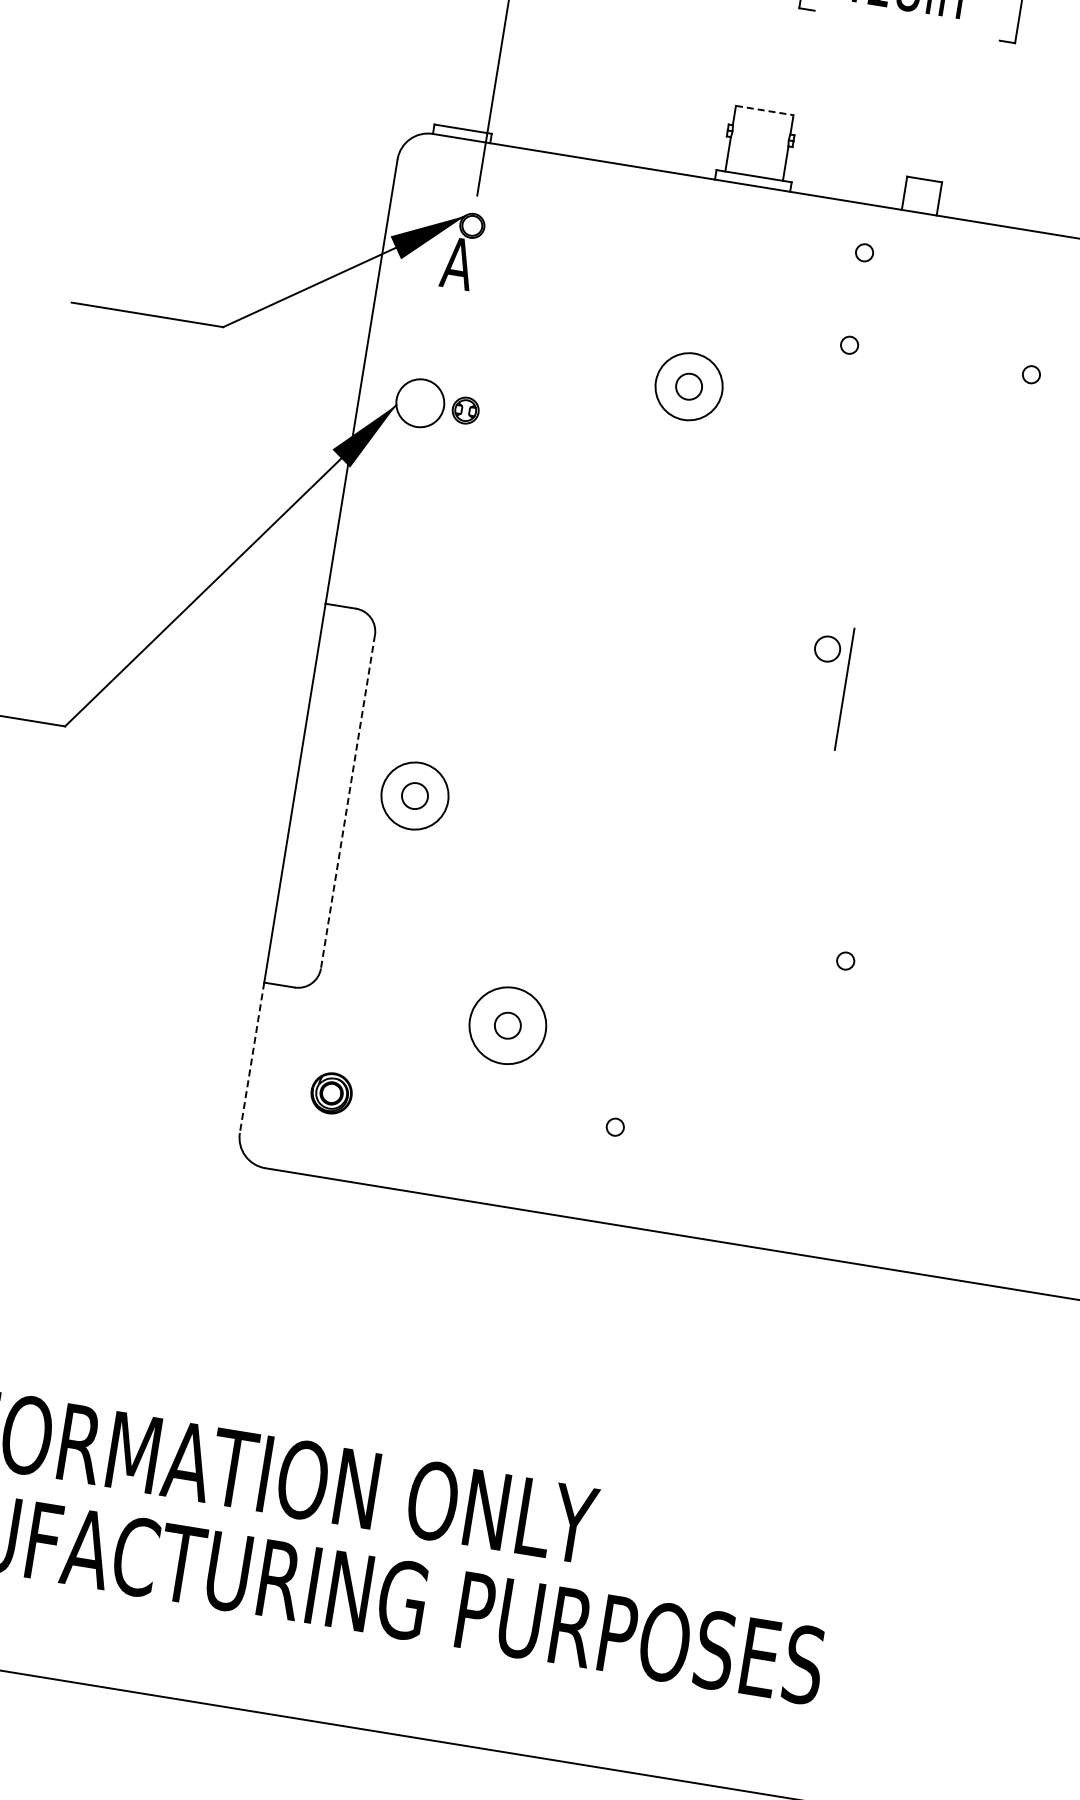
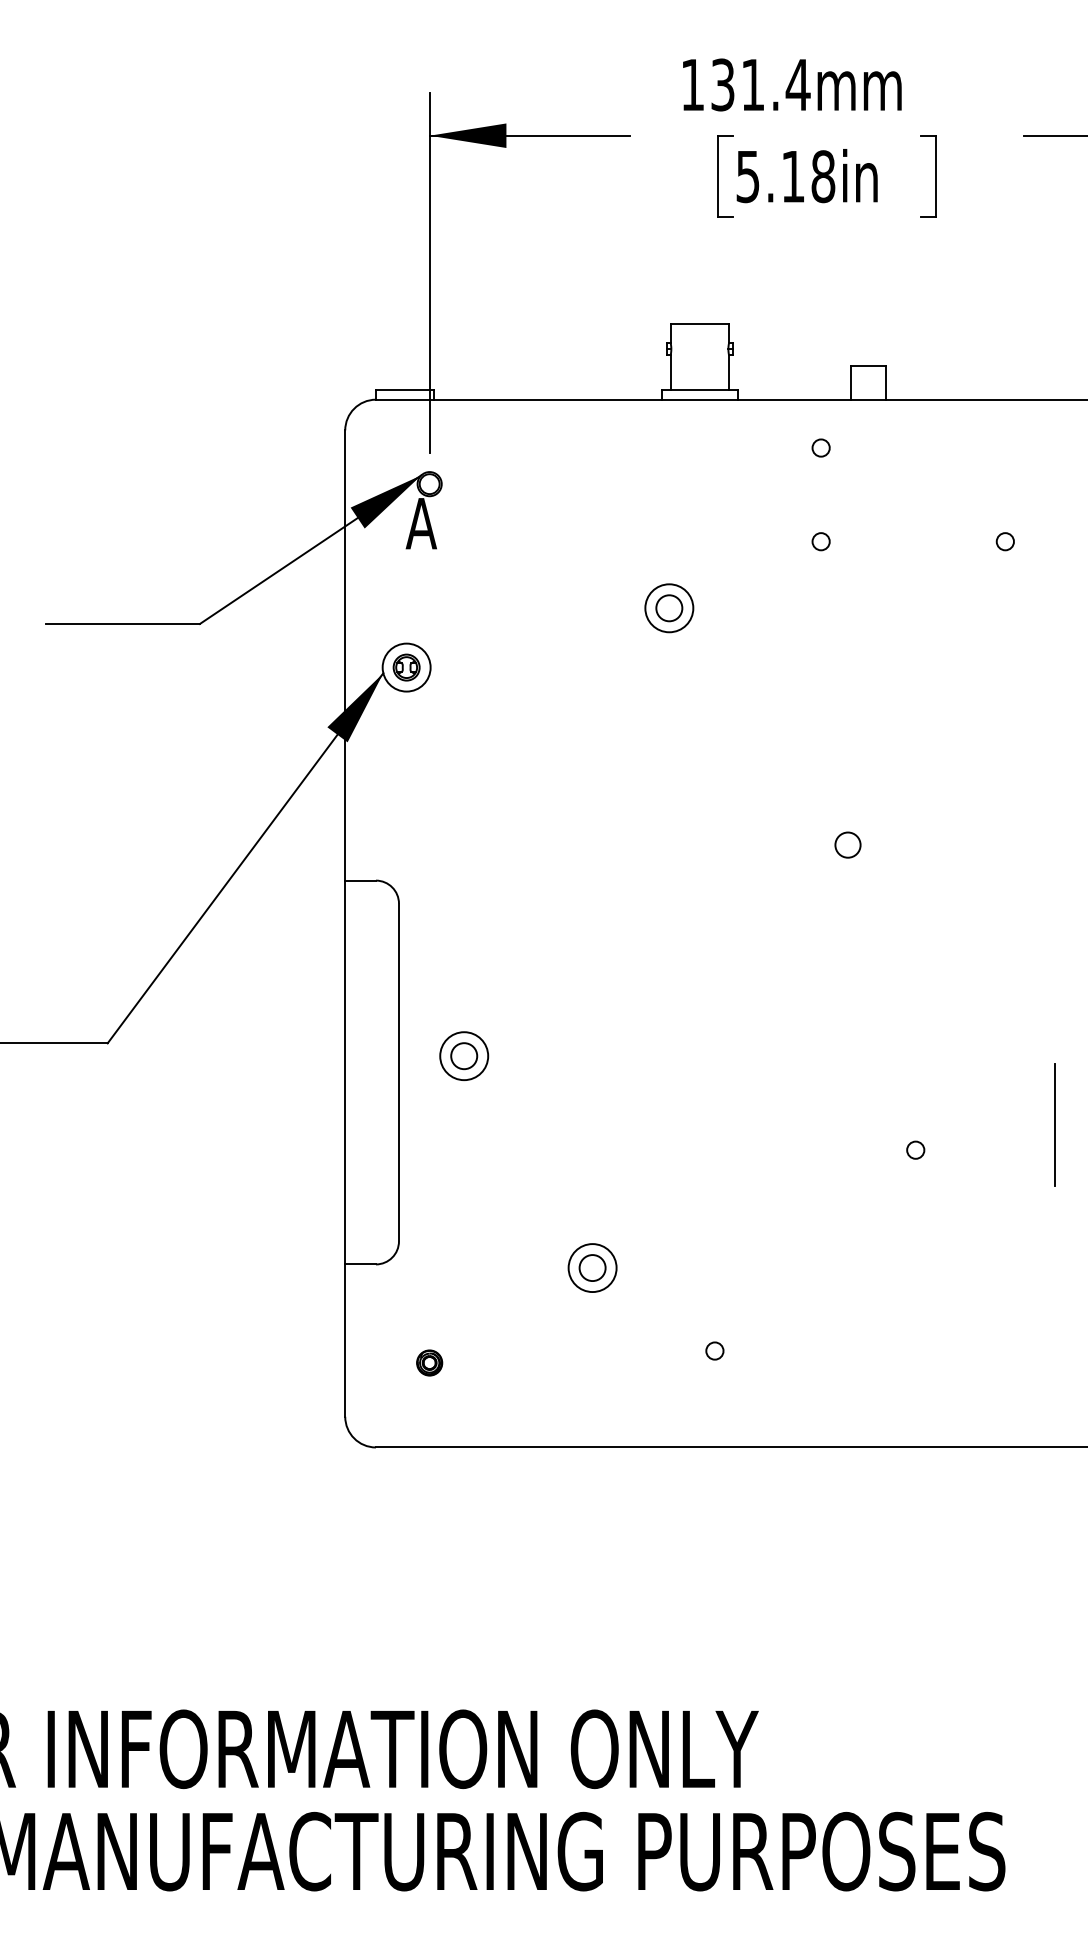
line: (765, 110) -> (700, 323), dashed -> solid
circle: (689, 386) -> (669, 608), size x0.71
part: (465, 410) -> (406, 667), moved
line: (843, 688) -> (1054, 1124), moved
circle: (415, 796) -> (464, 1056), size x0.71
line: (347, 801) -> (398, 1072), dashed -> solid
circle: (507, 1026) -> (592, 1268), size x0.62
line: (252, 1058) -> (345, 1341), dashed -> solid
part: (331, 1092) -> (429, 1362), size x0.62

